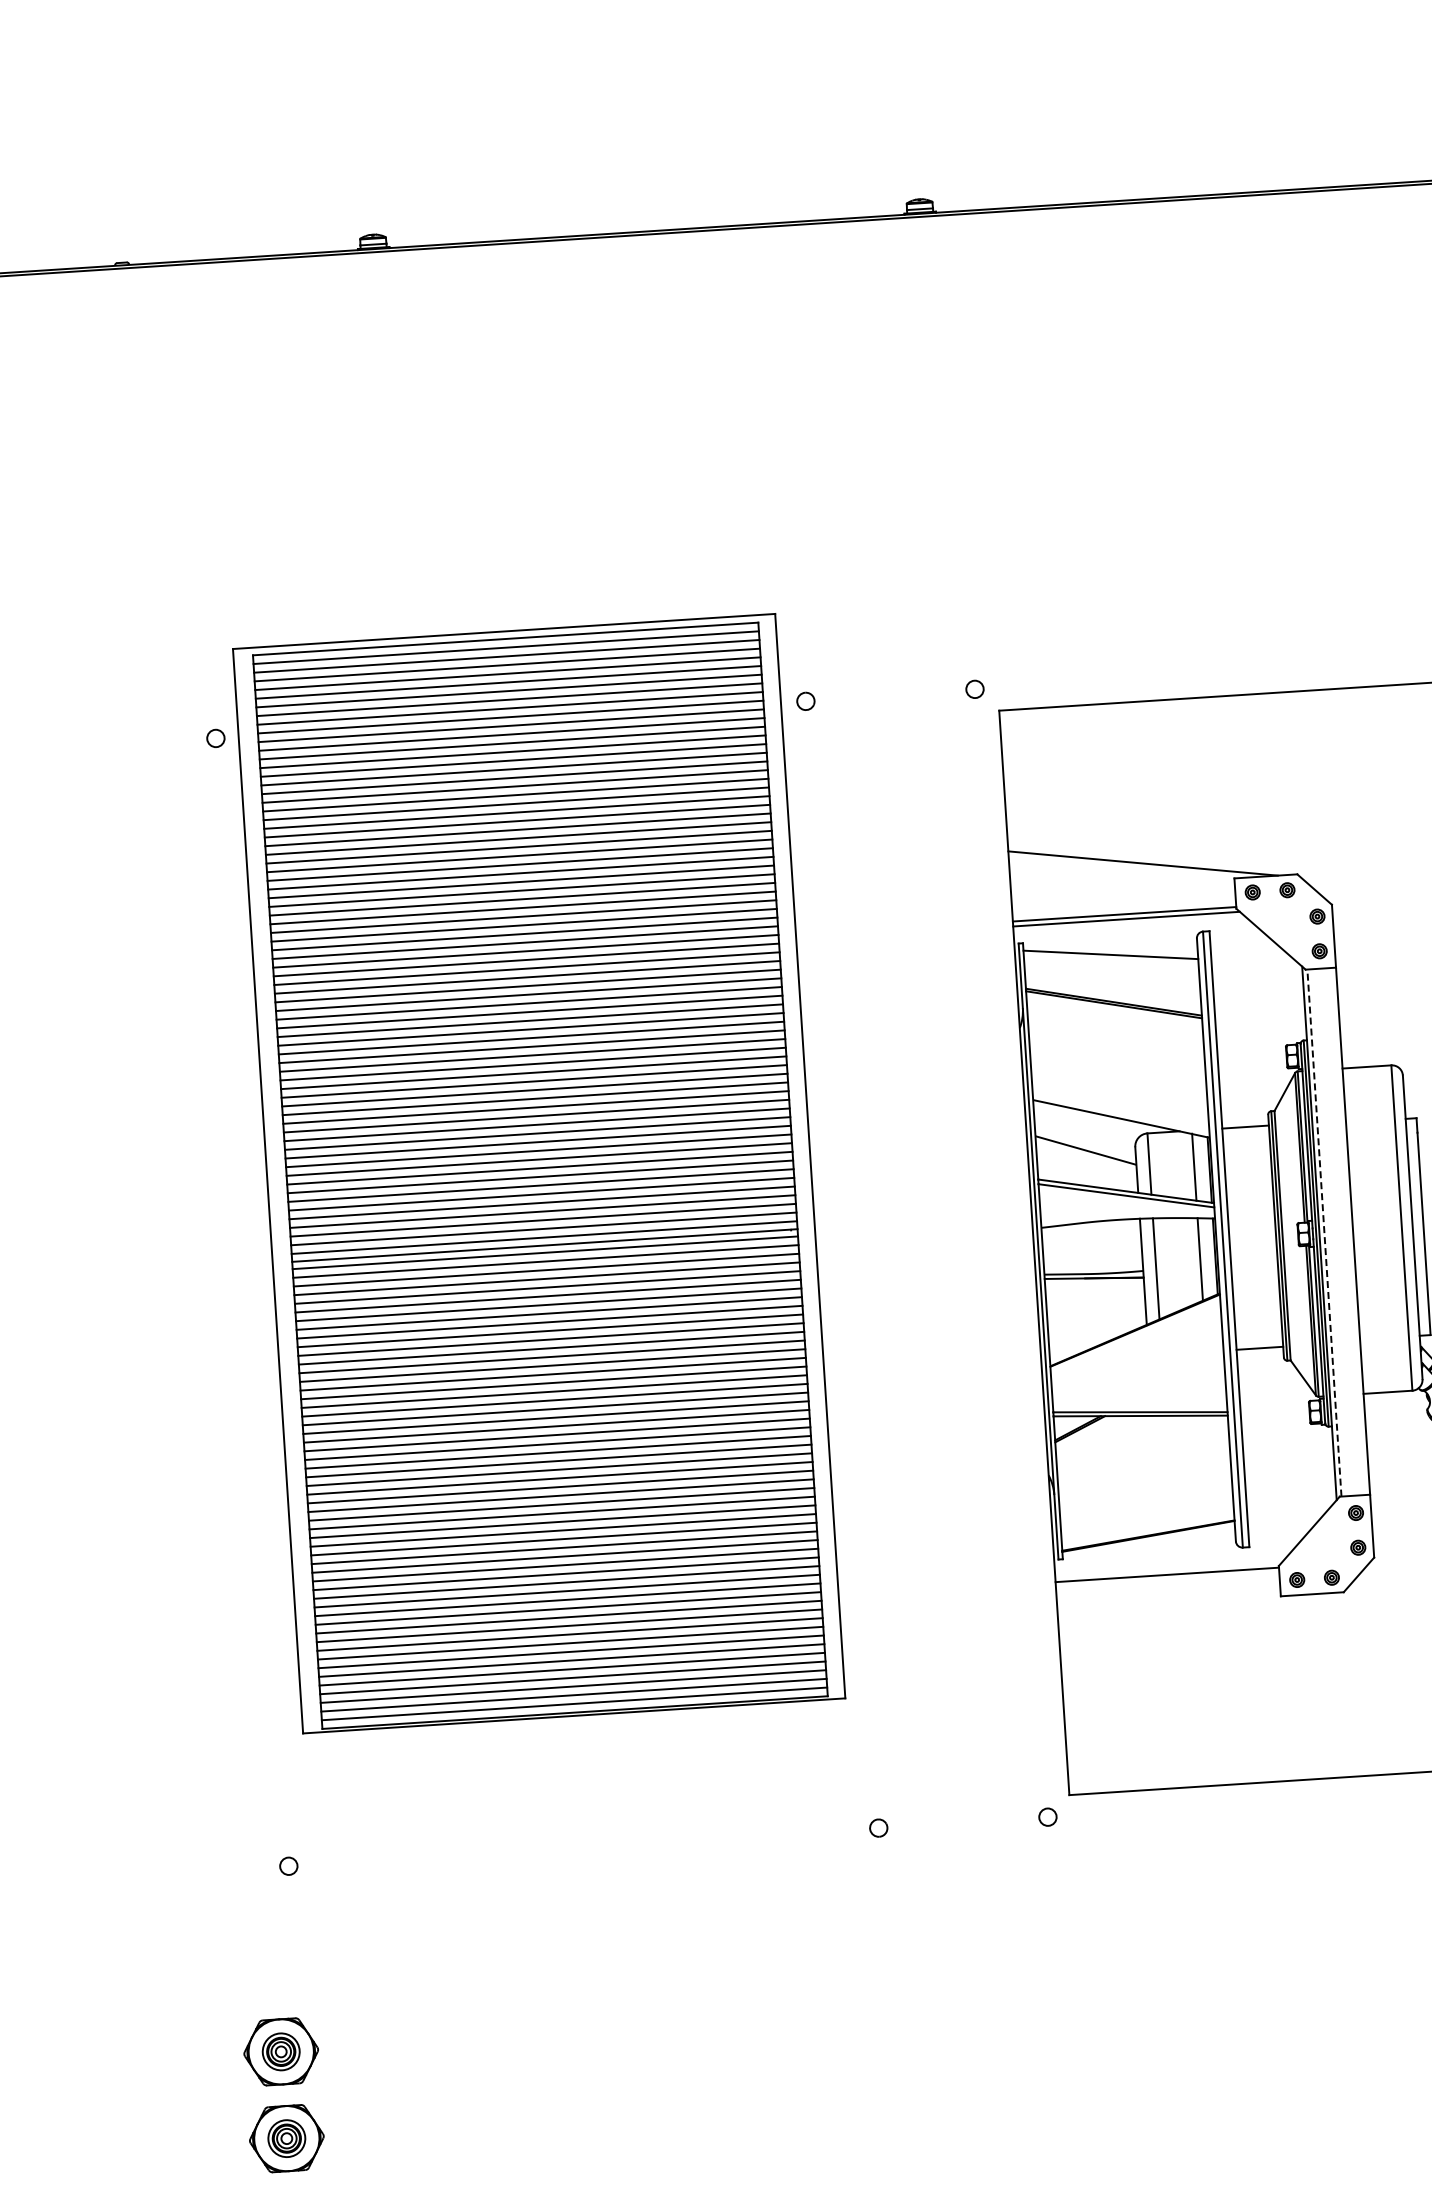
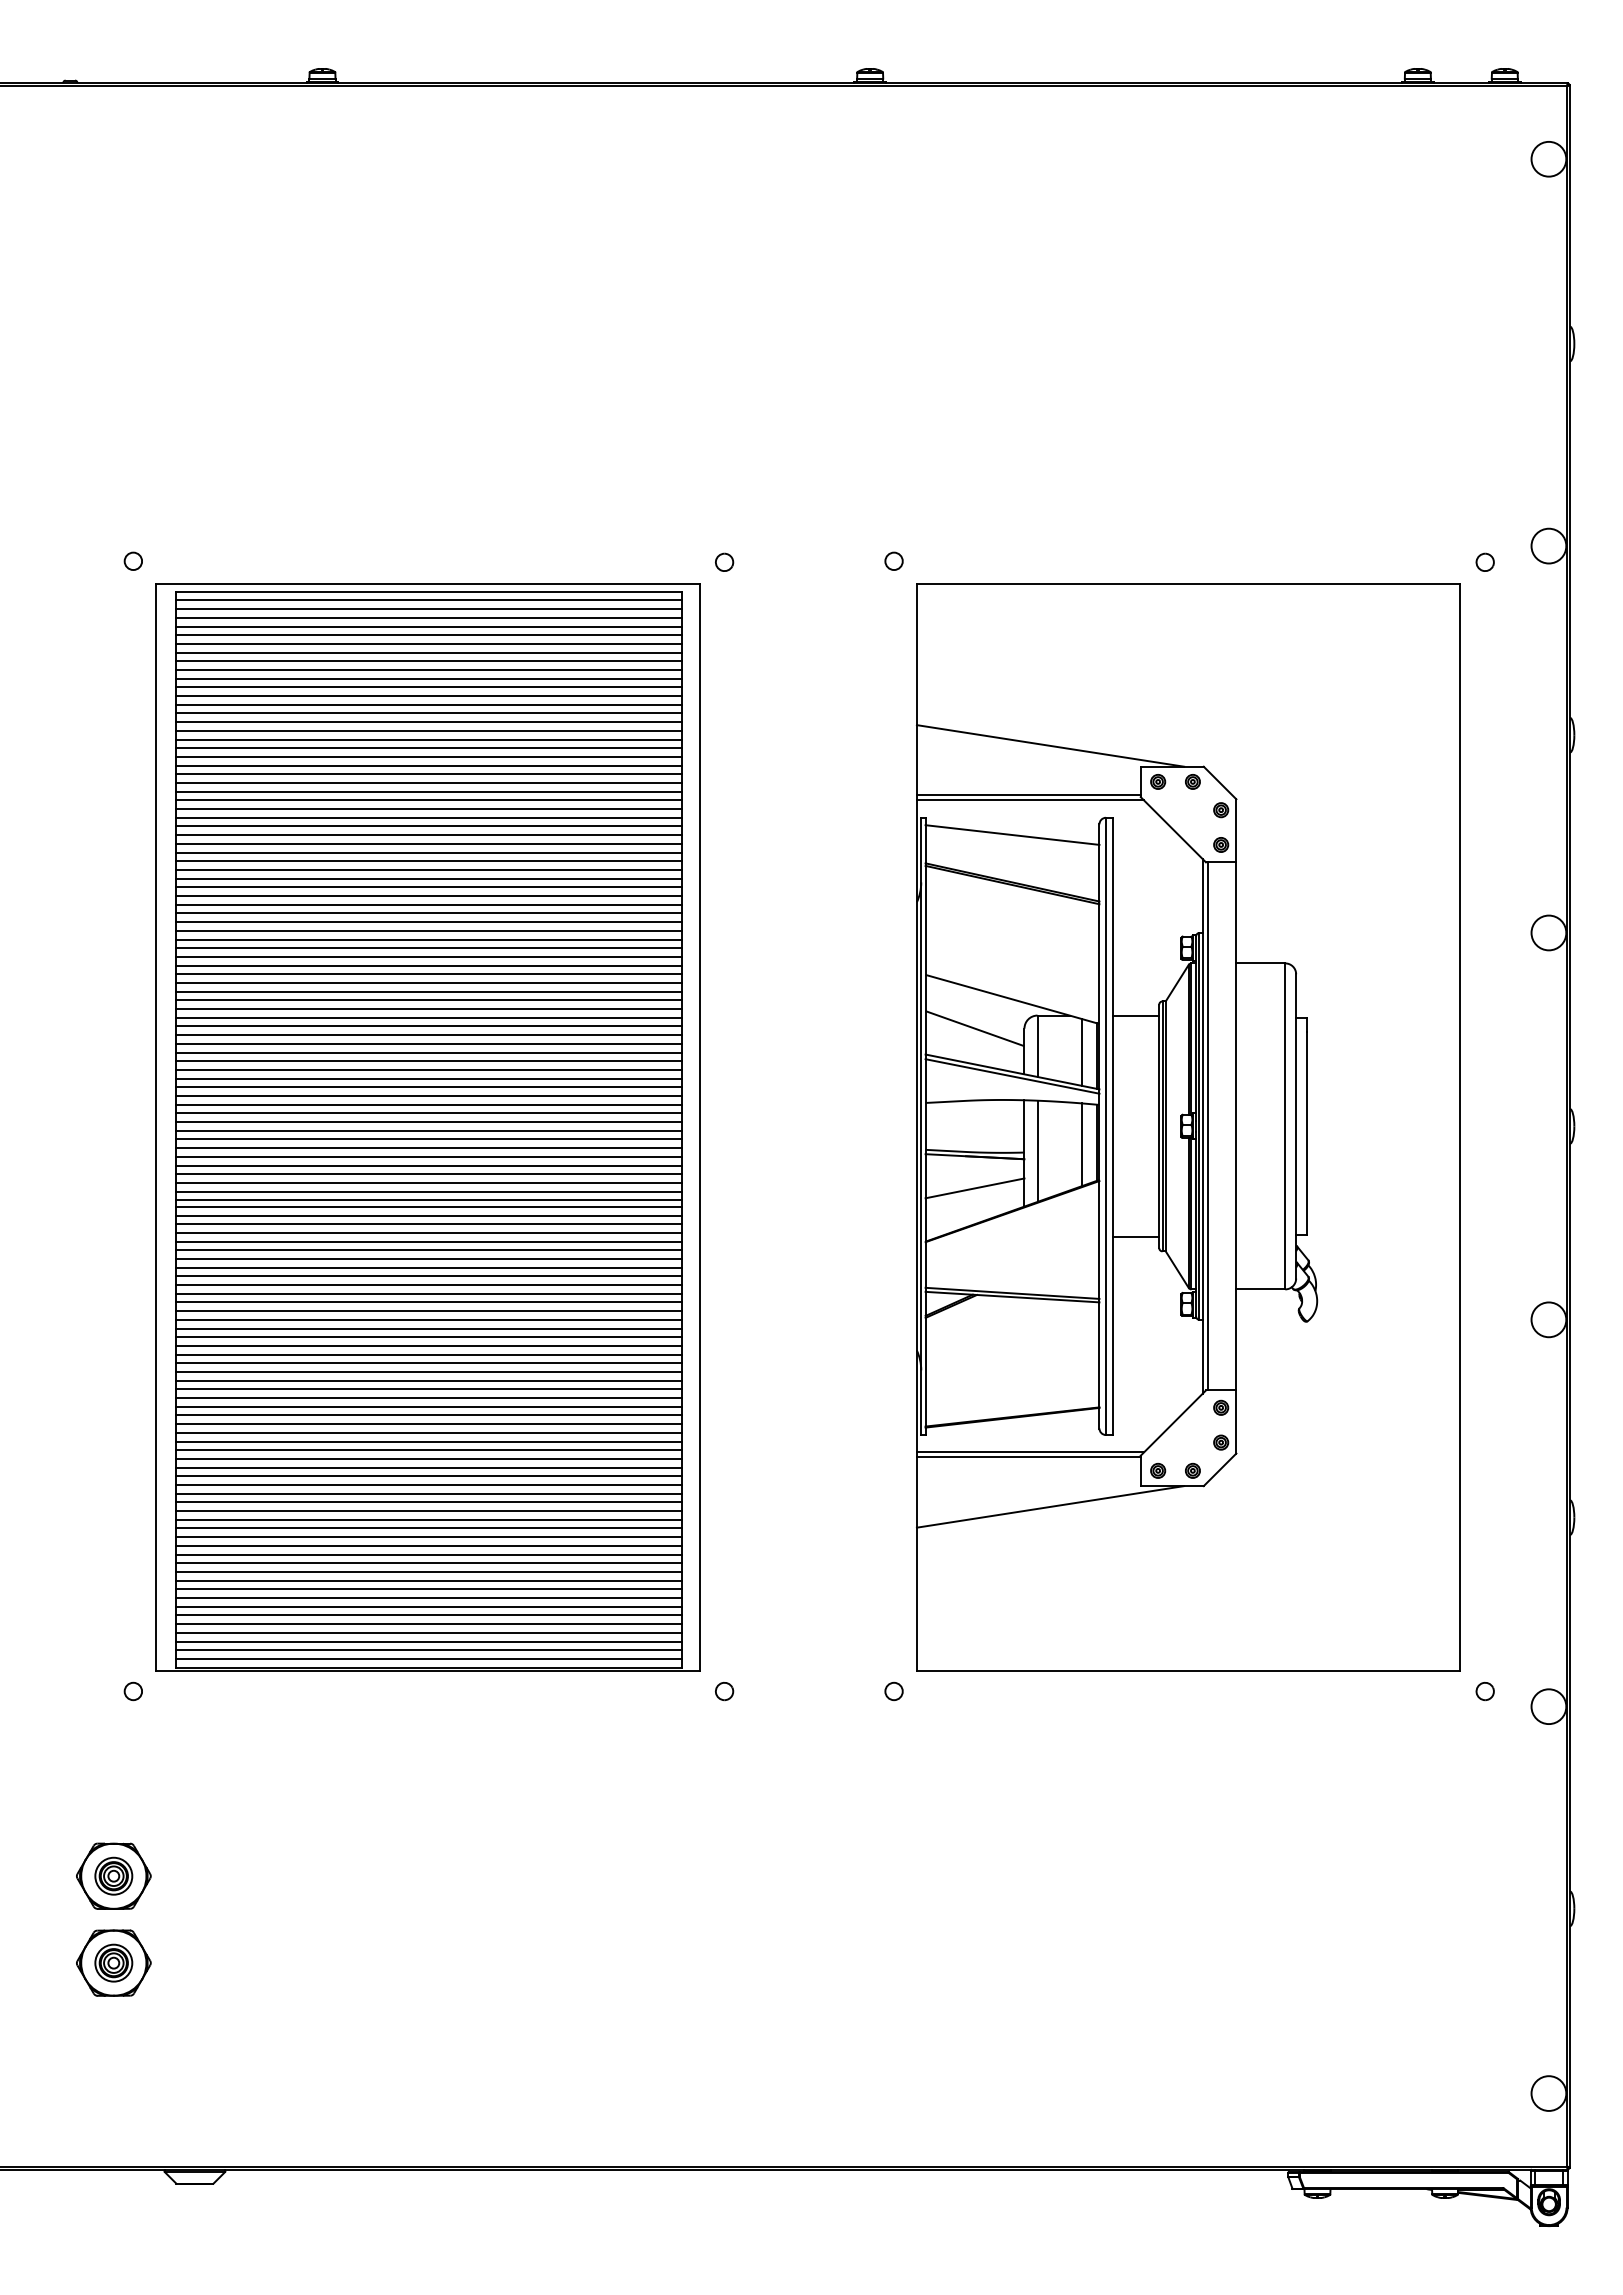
part: (538, 1173) -> (427, 1127), moved
line: (1324, 1232) -> (1207, 1125), dashed -> solid
line: (1095, 1310) -> (974, 1188), added
line: (1168, 1569) -> (1030, 1452), added
line: (1192, 1622) -> (1050, 1506), added

